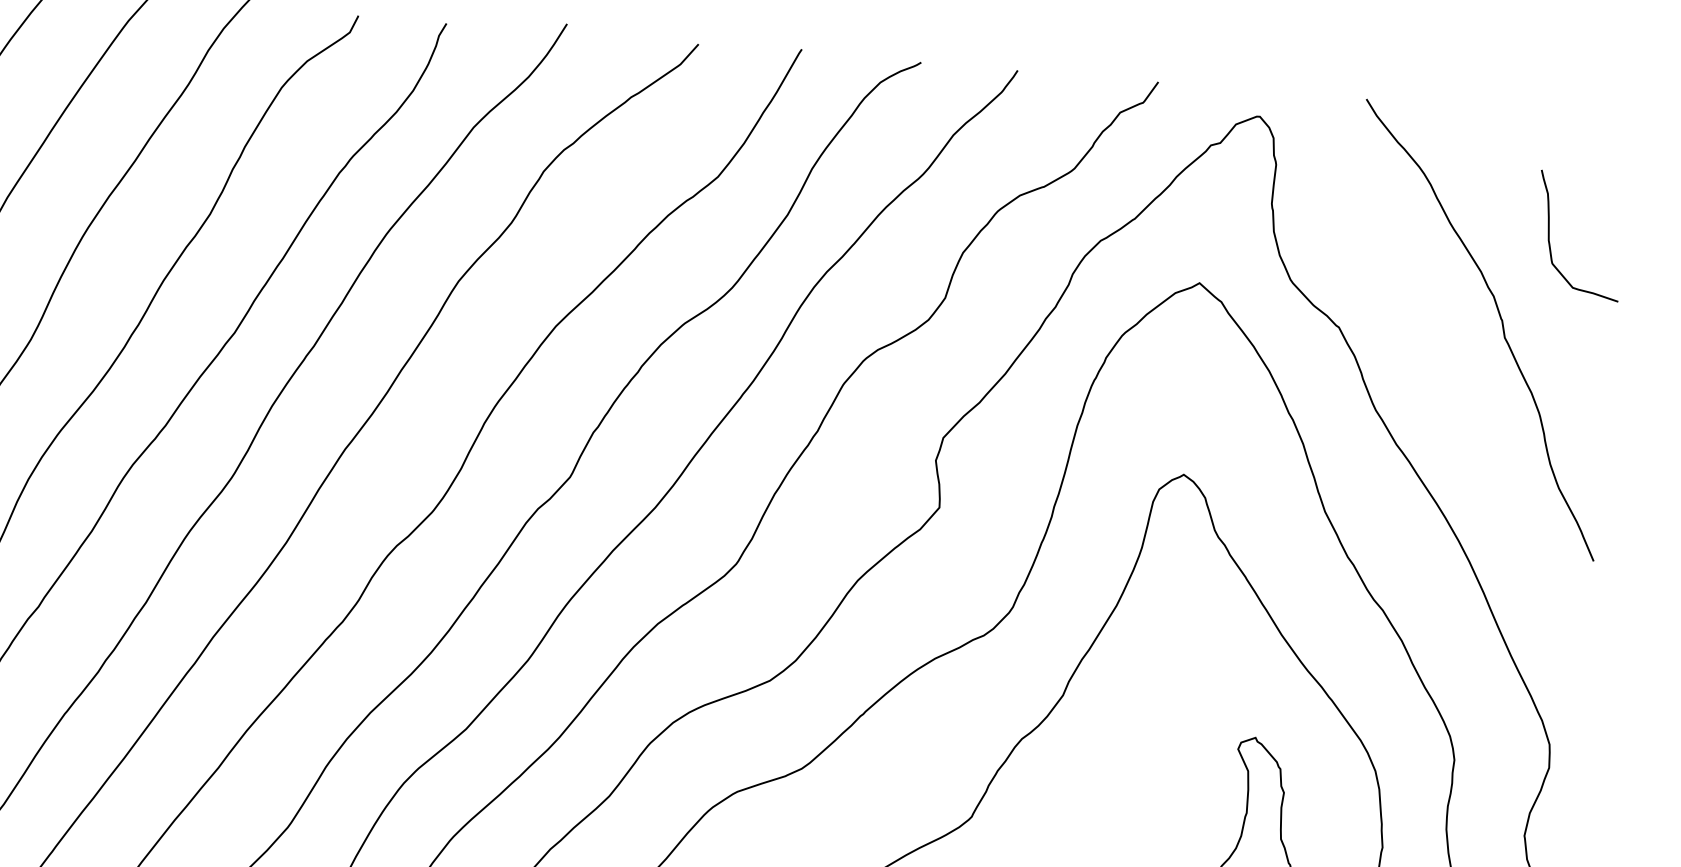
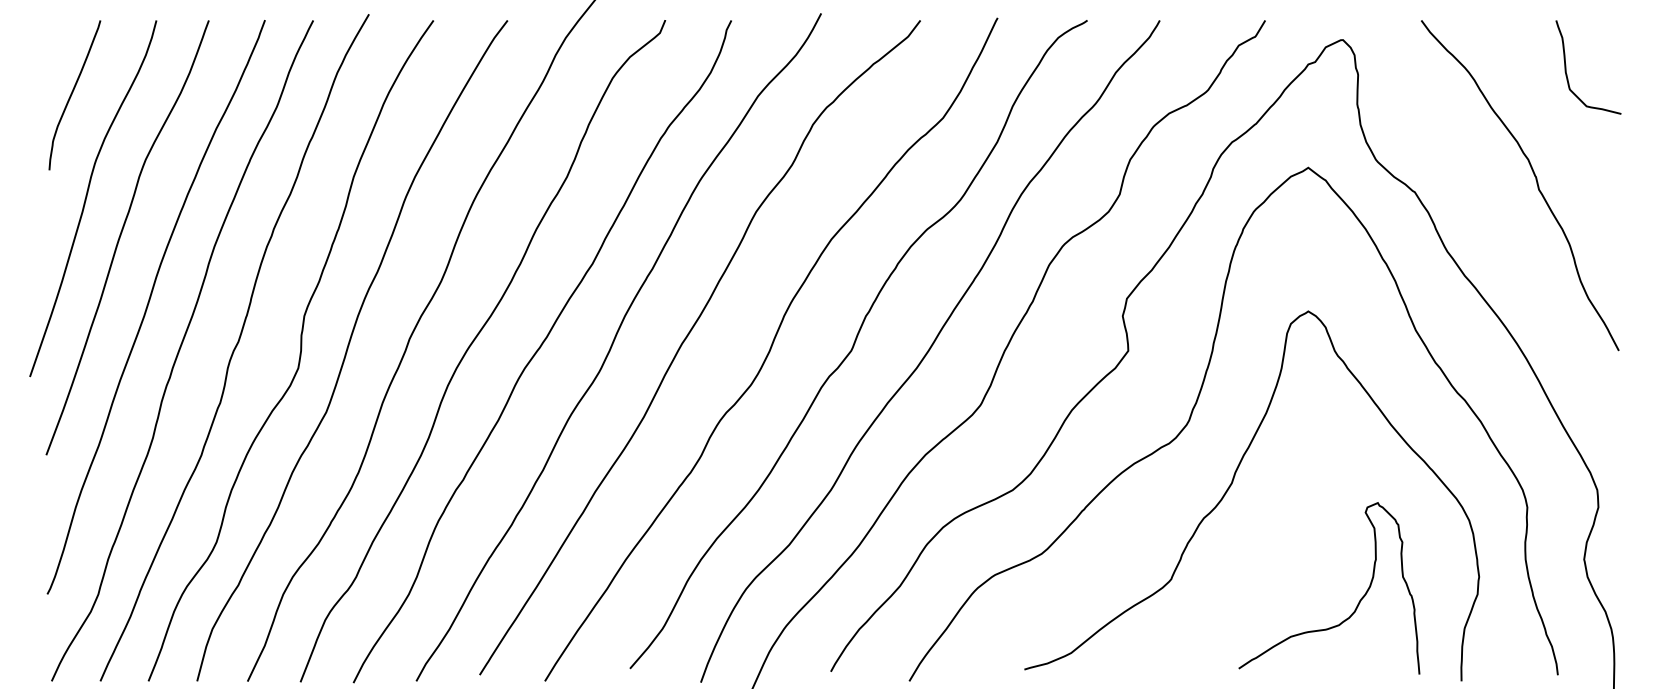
curve: (1550, 233) -> (1566, 67), moved

